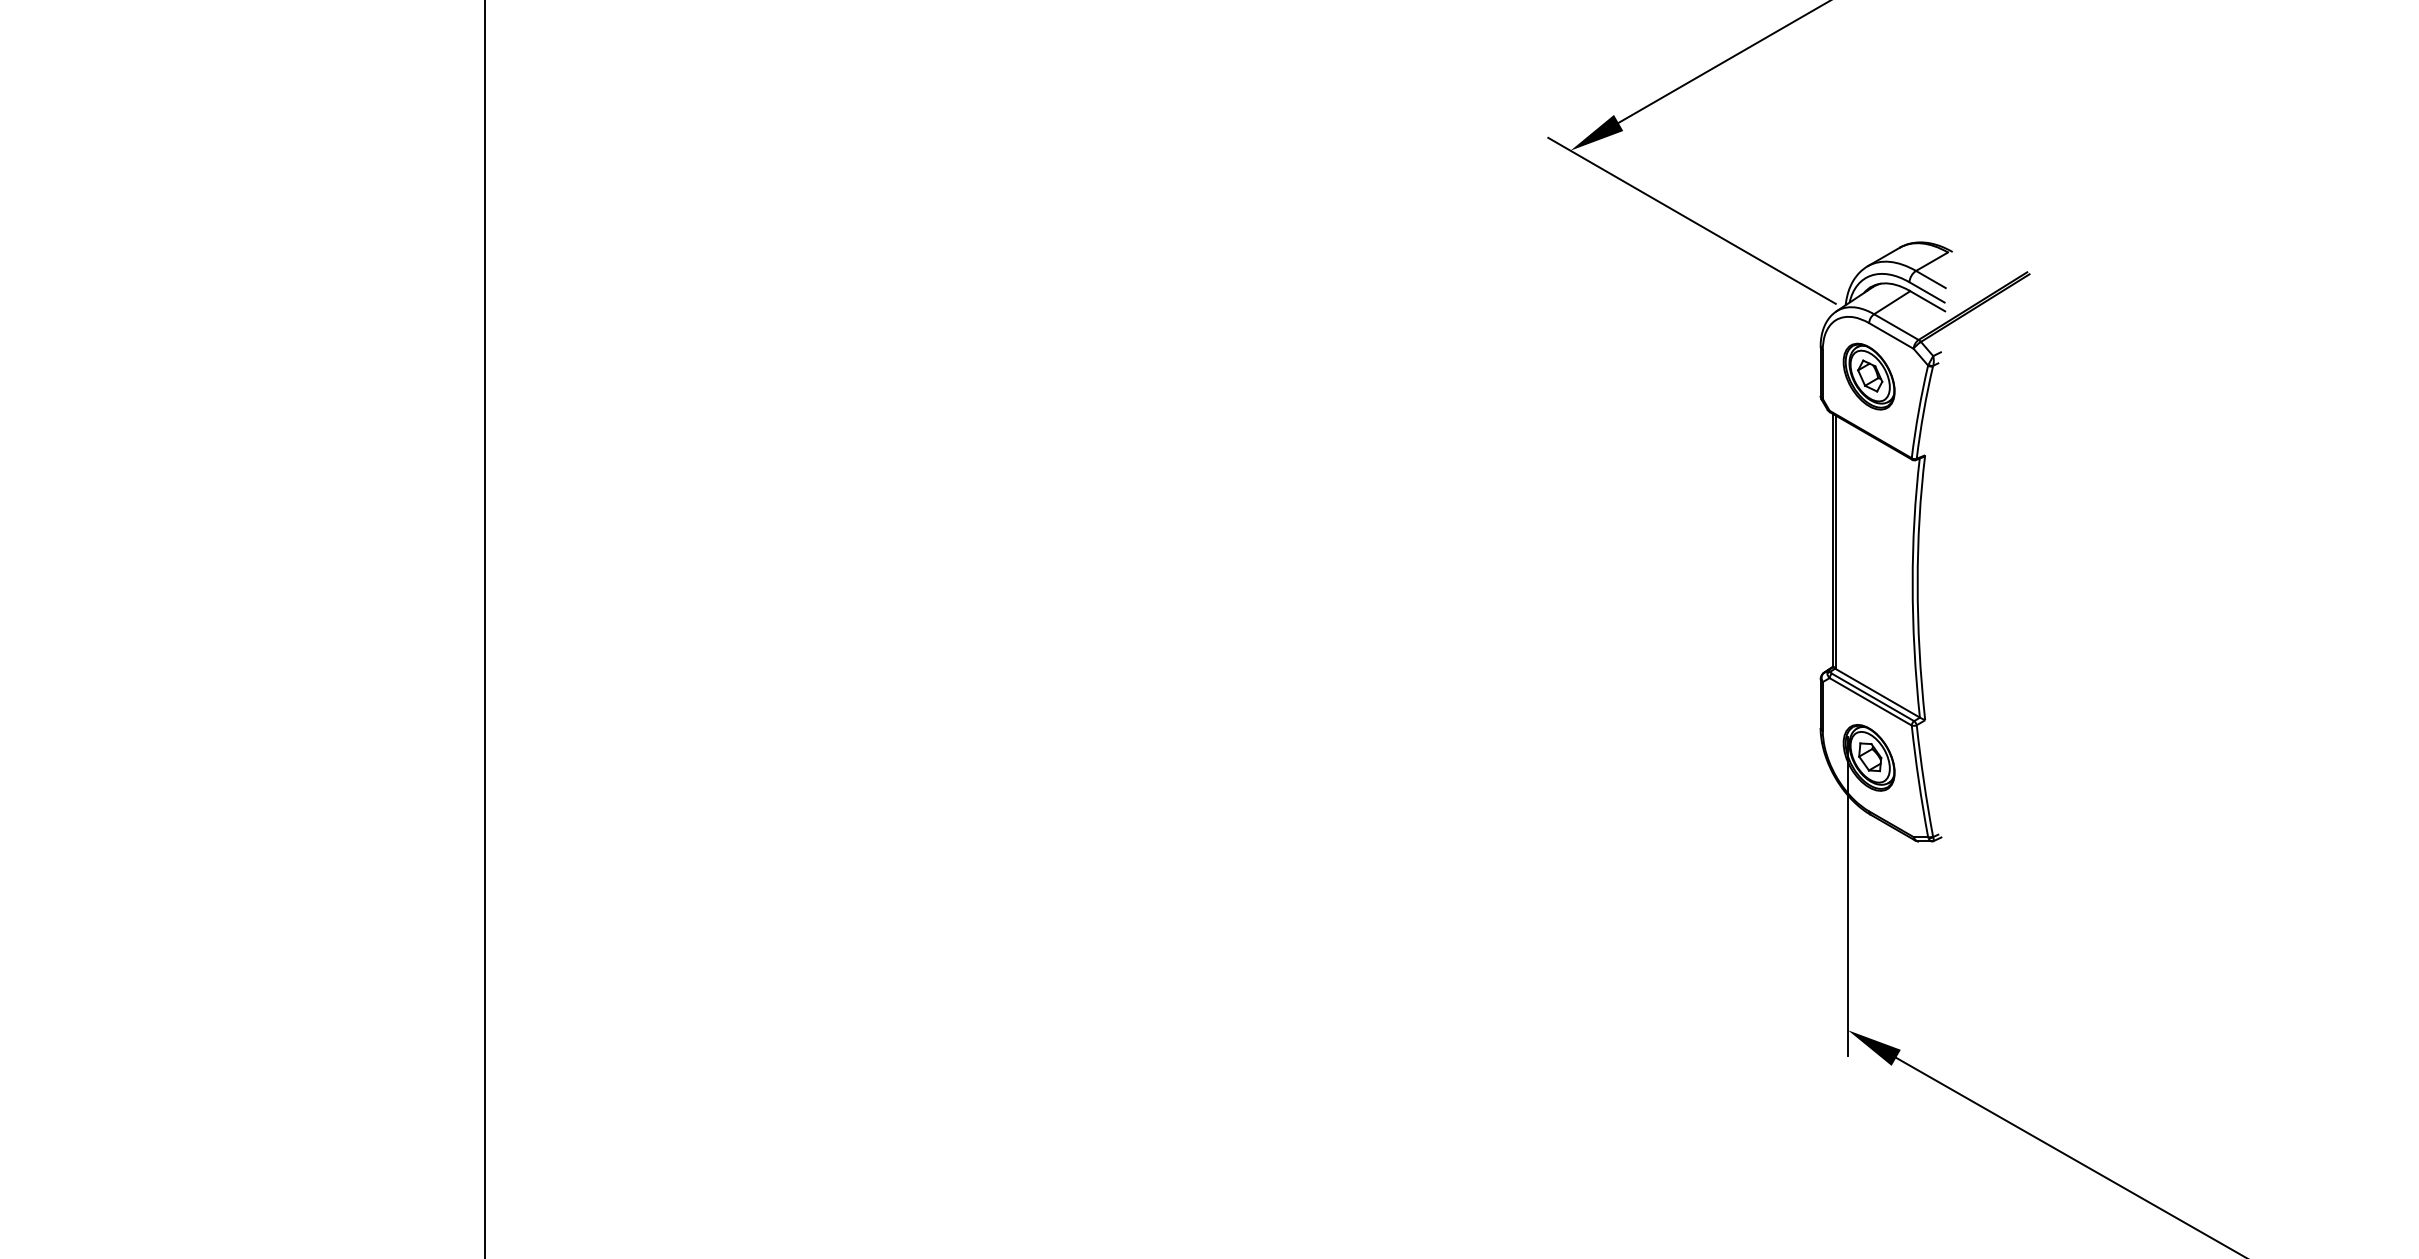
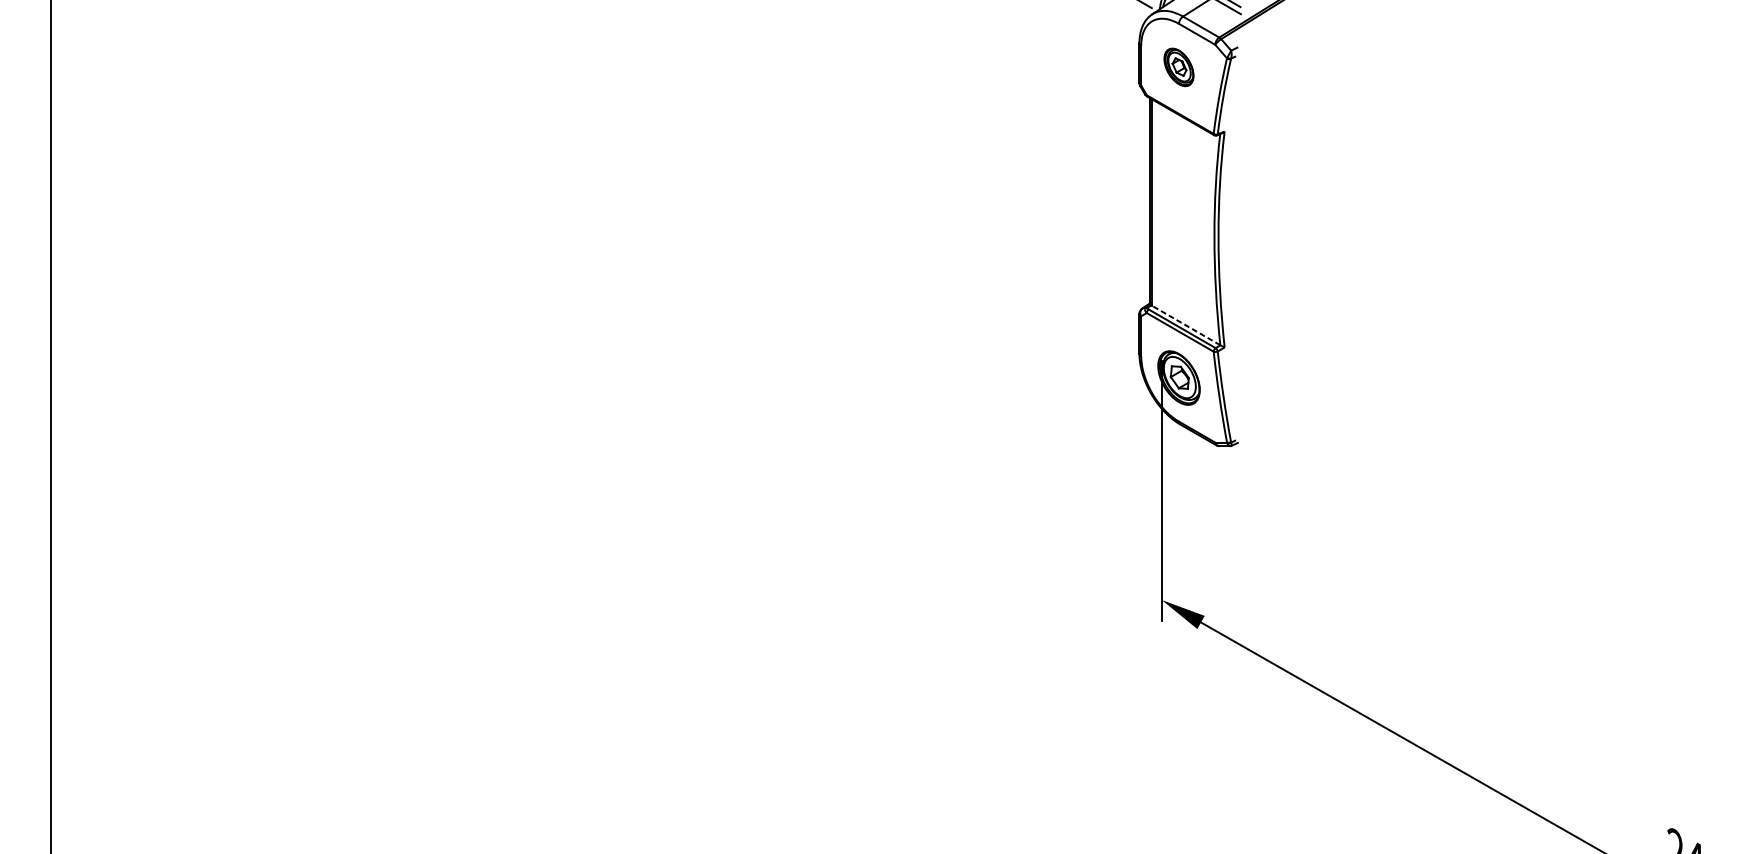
part: (1868, 376) -> (1178, 67), size x0.7
line: (1877, 693) -> (1185, 325), solid -> dashed

